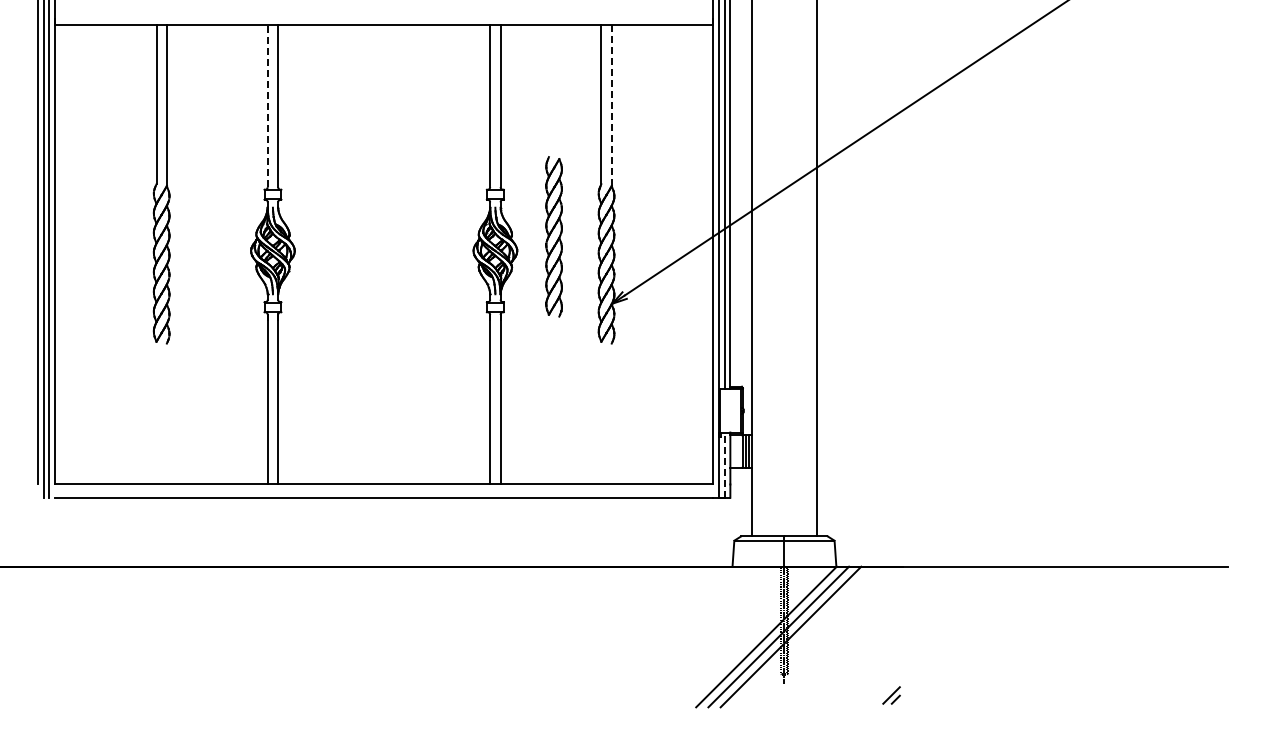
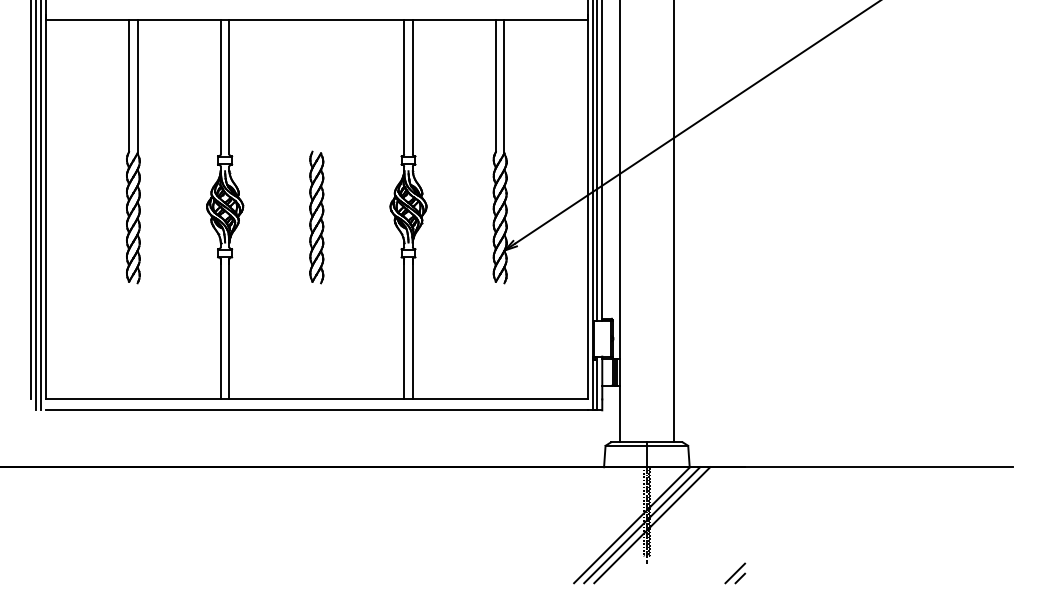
line: (267, 105) -> (220, 86), dashed -> solid
line: (611, 105) -> (504, 86), dashed -> solid
part: (553, 236) -> (316, 217), moved
line: (724, 465) -> (597, 383), dashed -> solid
part: (891, 695) -> (735, 573), size x1.43

